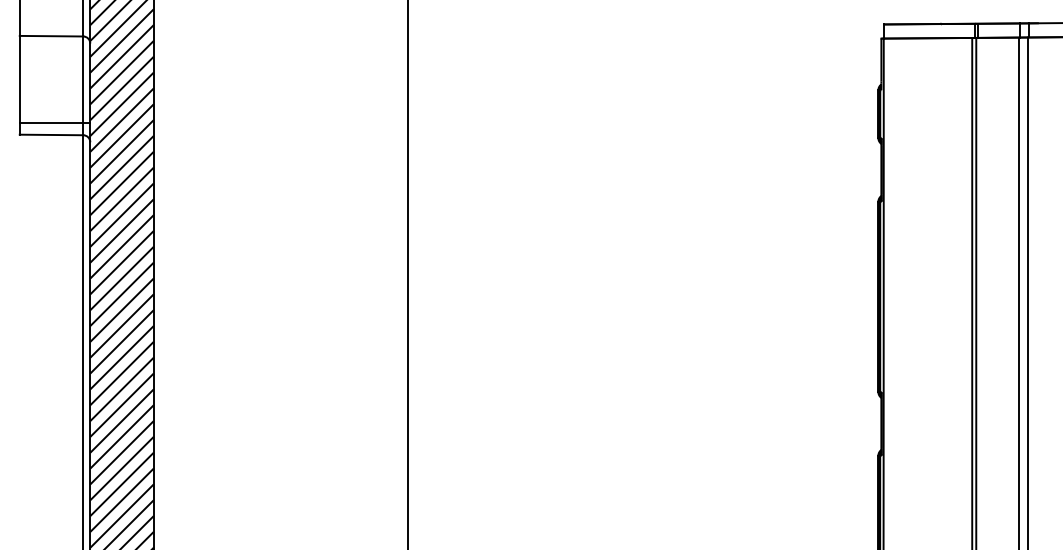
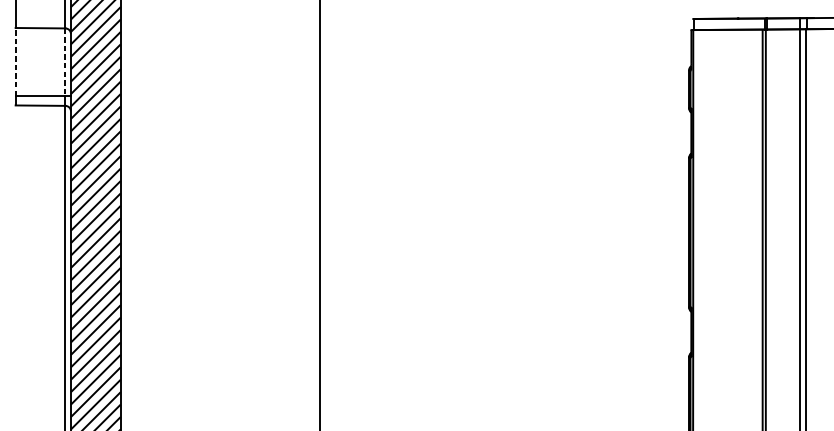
line: (19, 78) -> (15, 61), solid -> dashed
line: (83, 80) -> (65, 62), solid -> dashed

